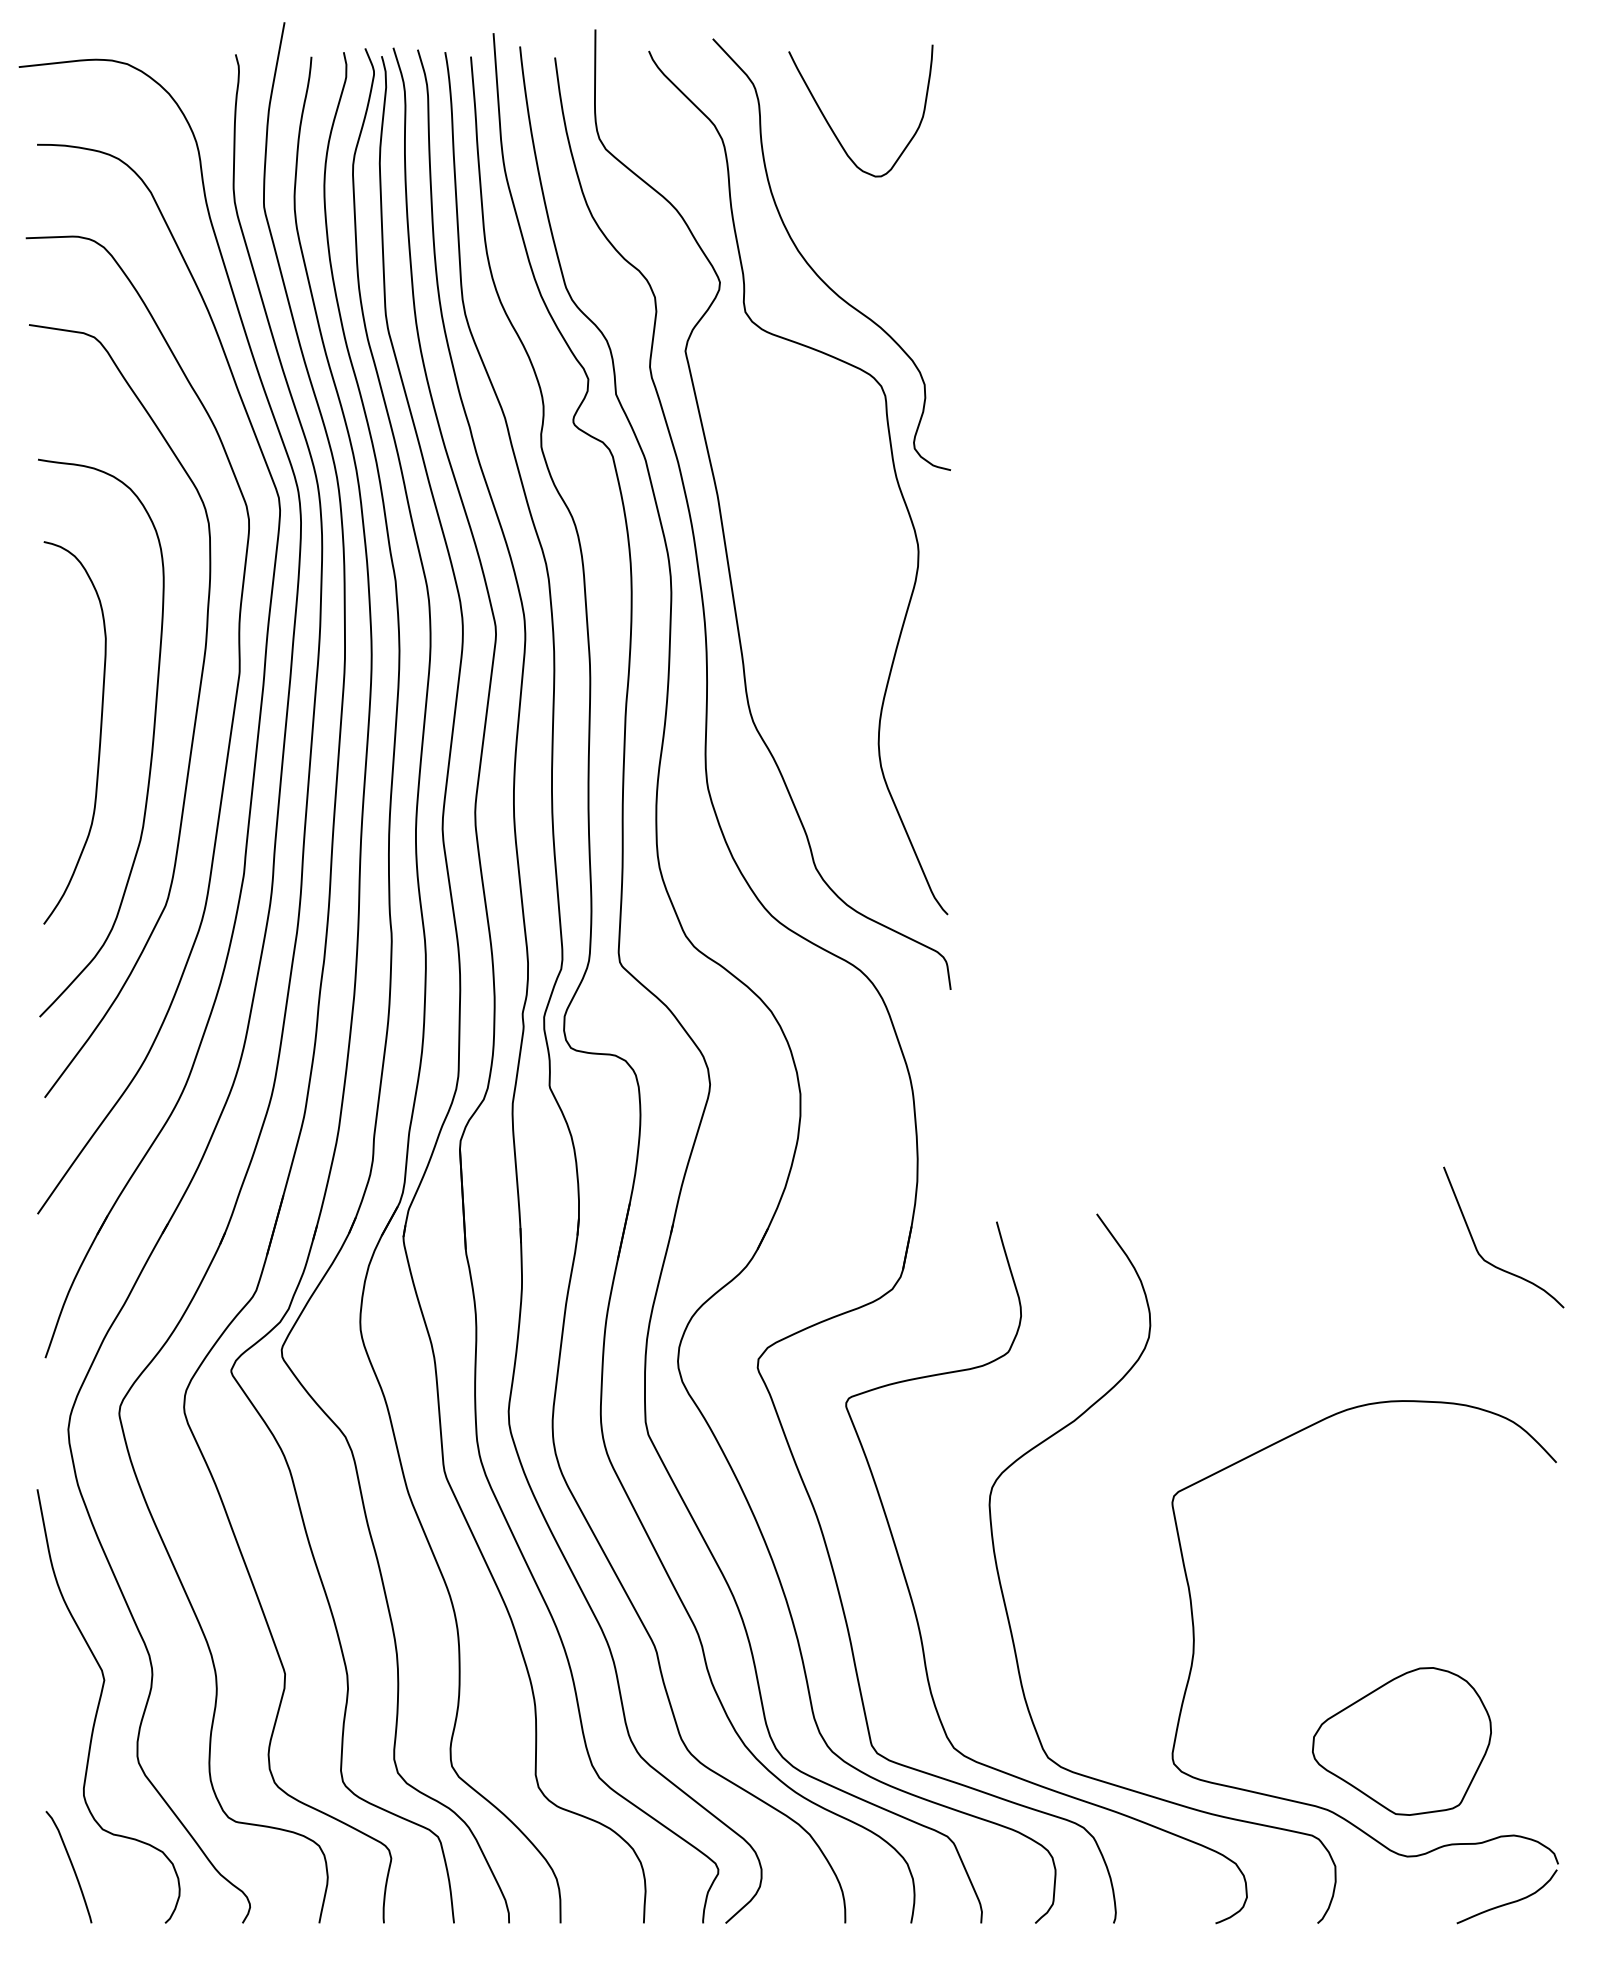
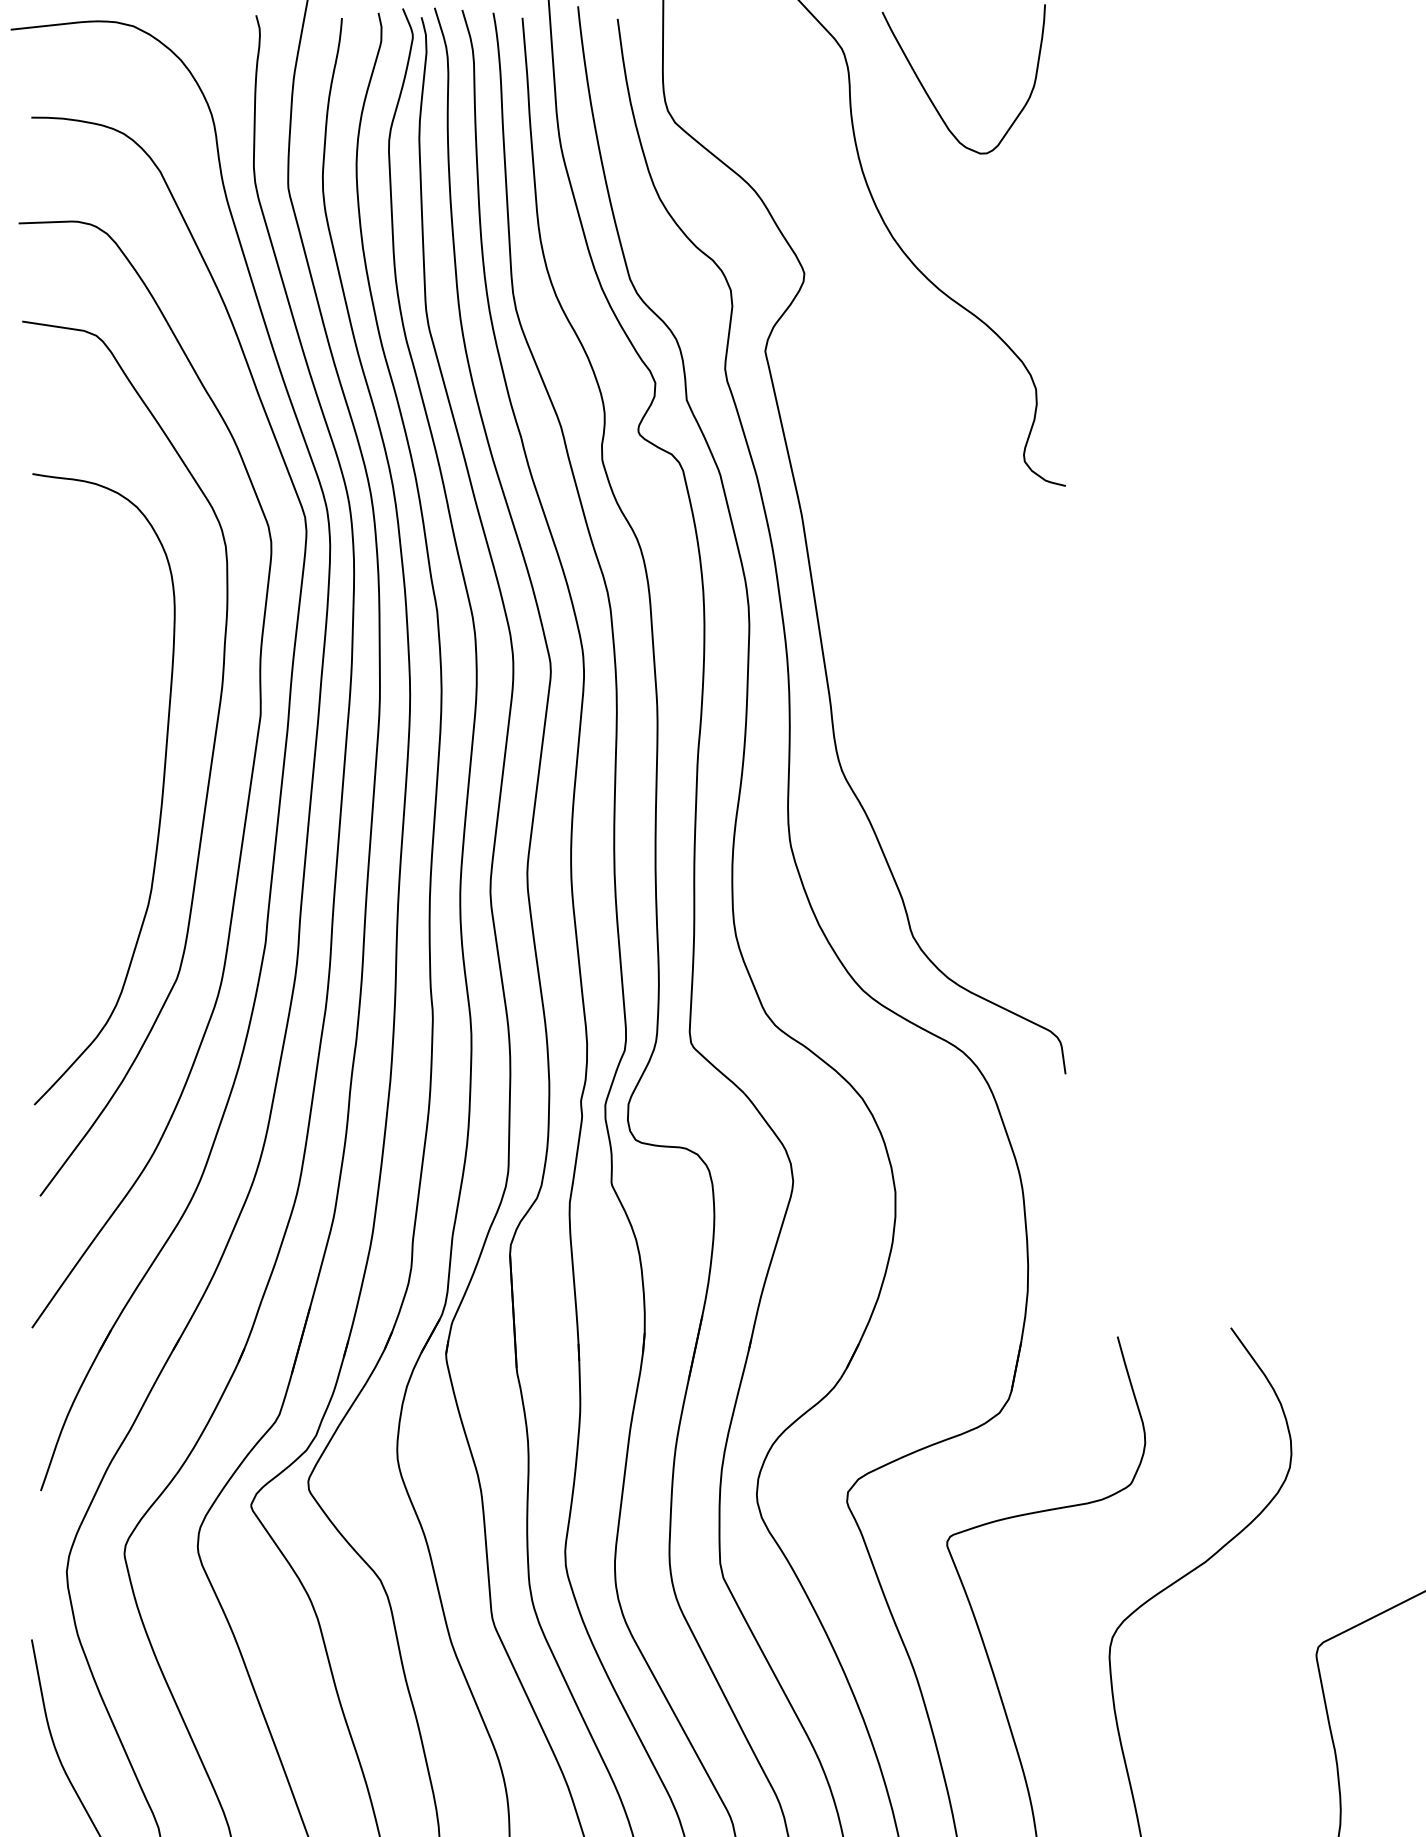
curve: (892, 464) -> (999, 479), removed
curve: (99, 733) -> (102, 783), removed

